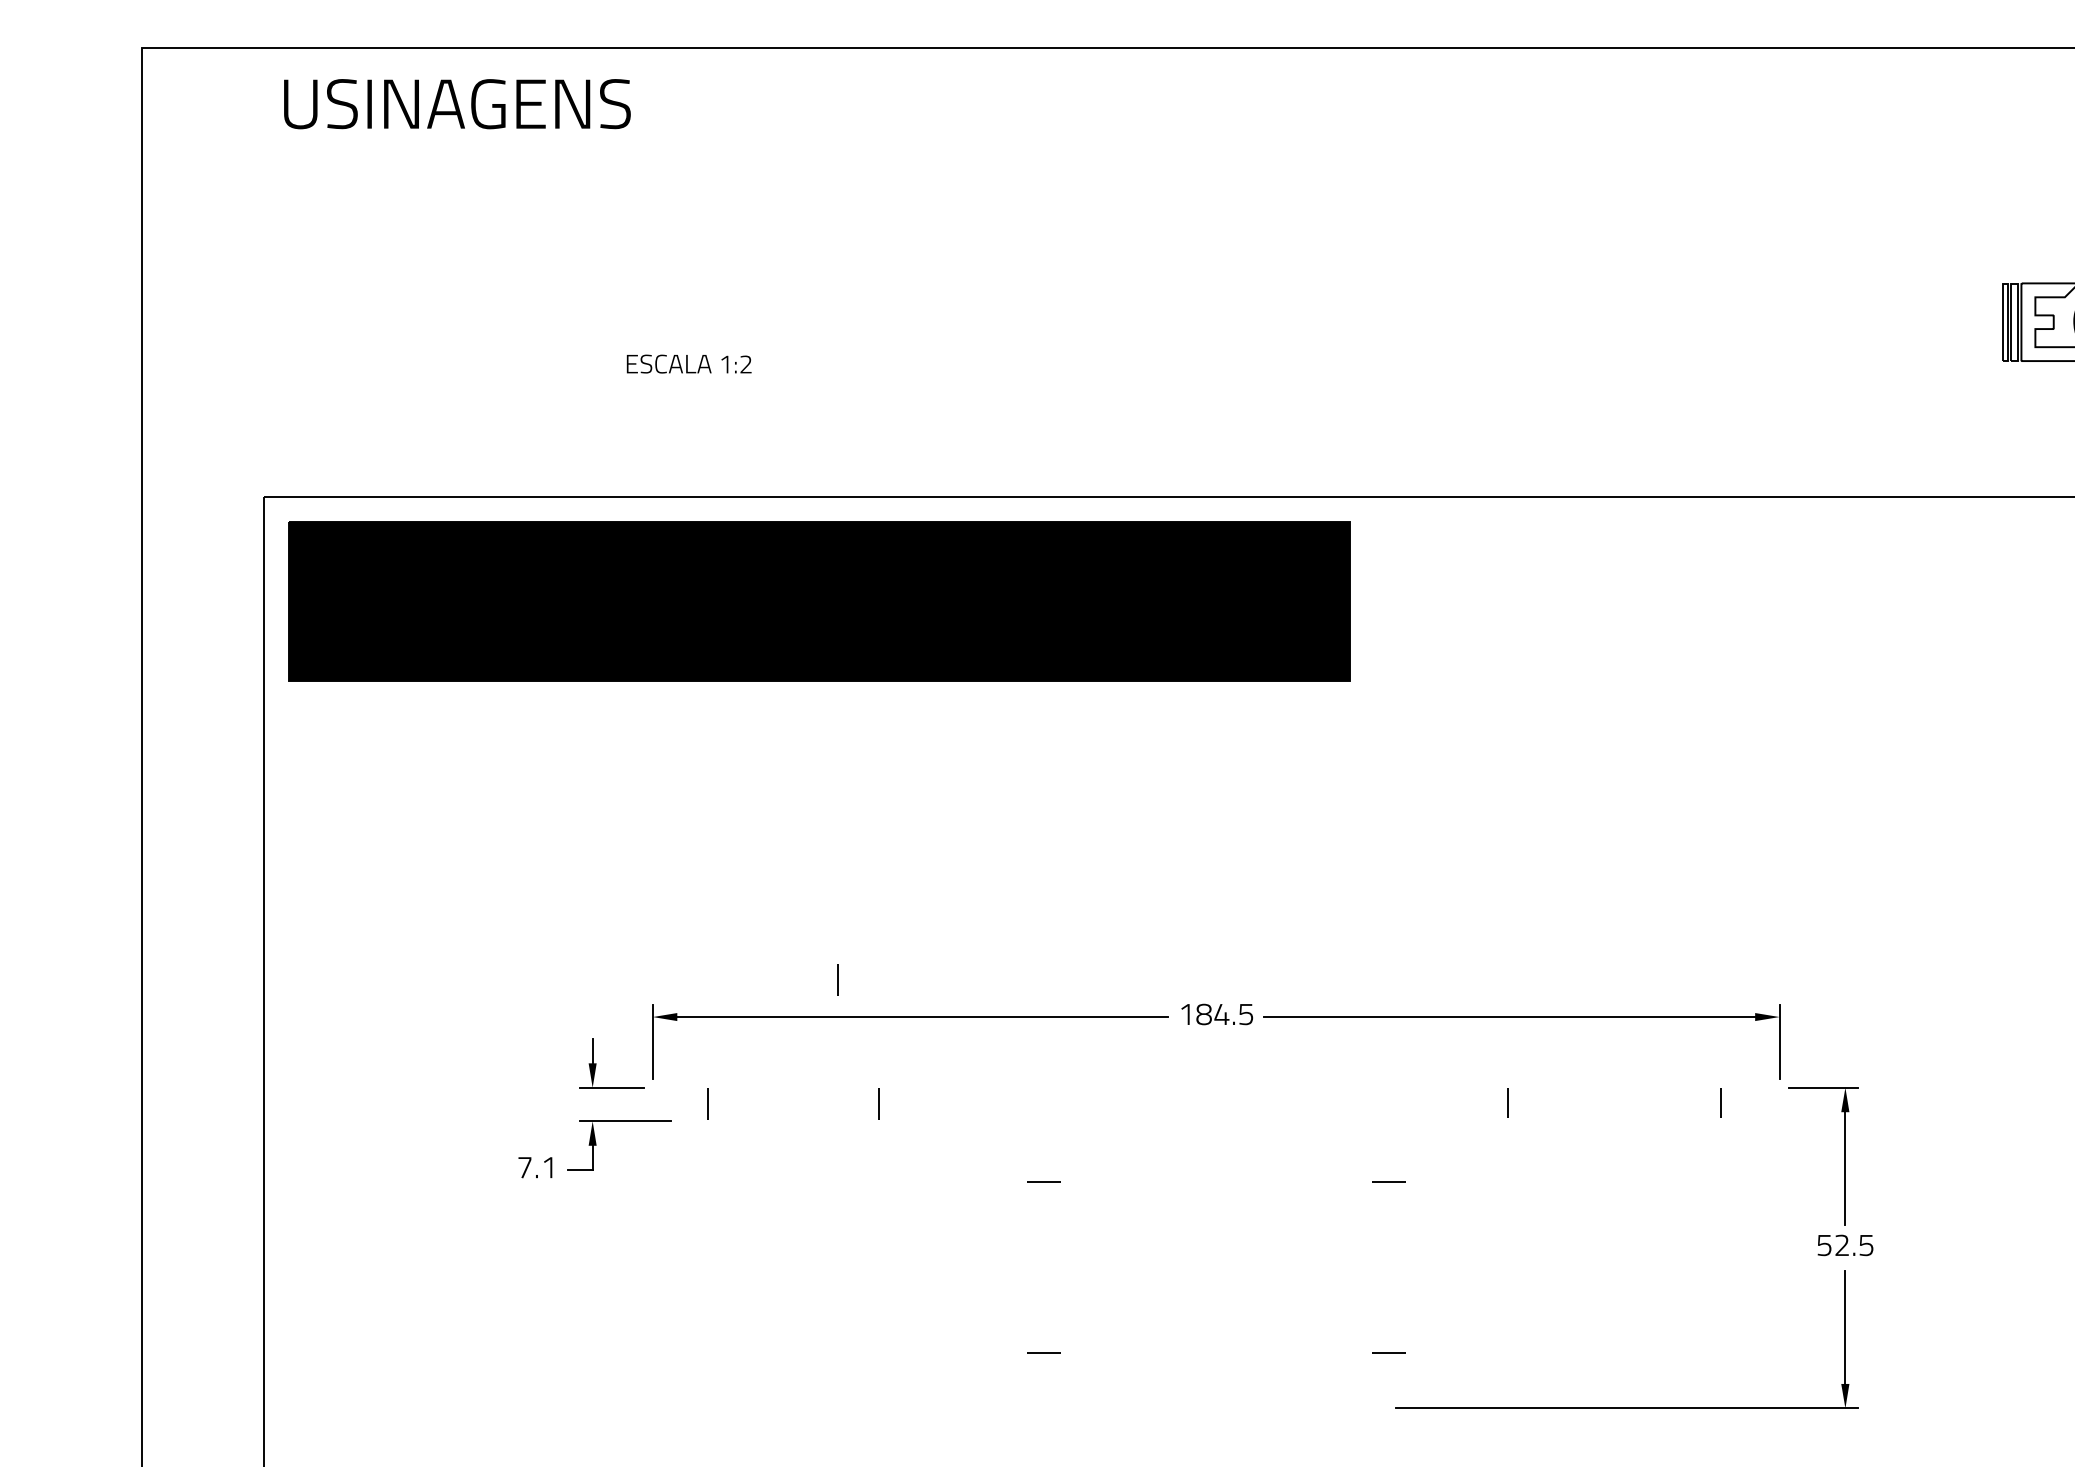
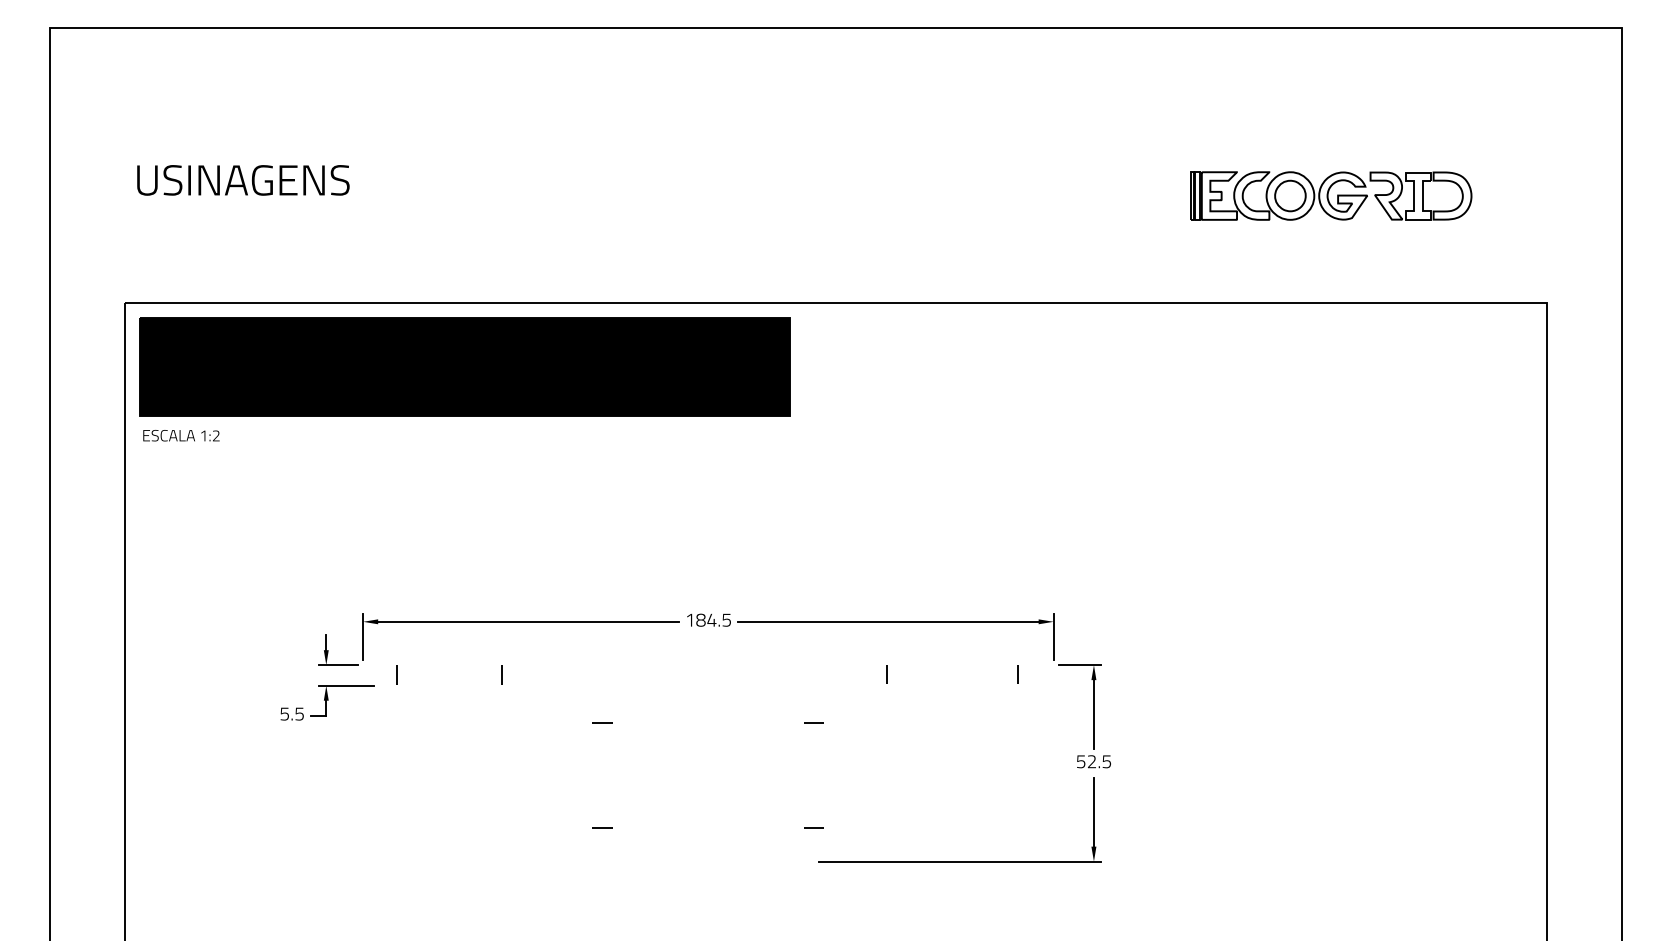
text: (457, 104) -> (243, 180), moved
text: (689, 363) -> (181, 435), moved
line: (837, 979) -> (476, 598), removed
text: (535, 1166) -> (291, 713), 7.1 -> 5.5

